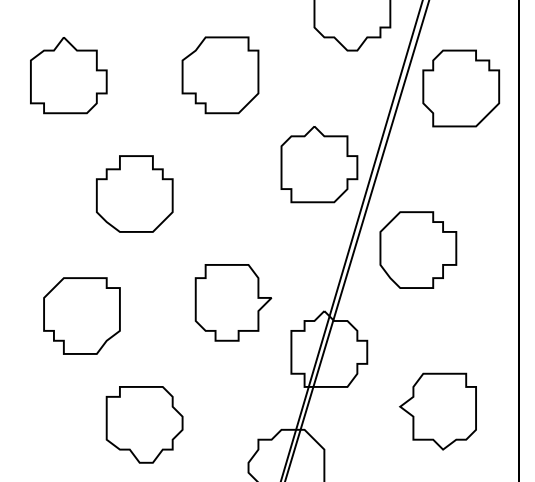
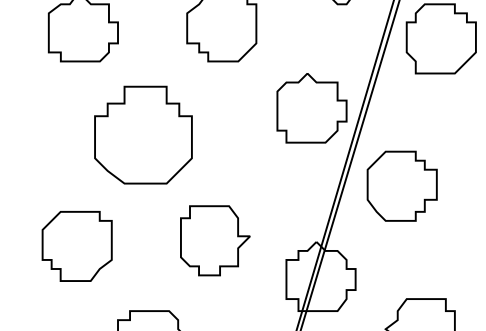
part: (134, 193) -> (143, 134), size x1.4
part: (233, 302) -> (215, 240), moved
part: (81, 315) -> (76, 245), moved

